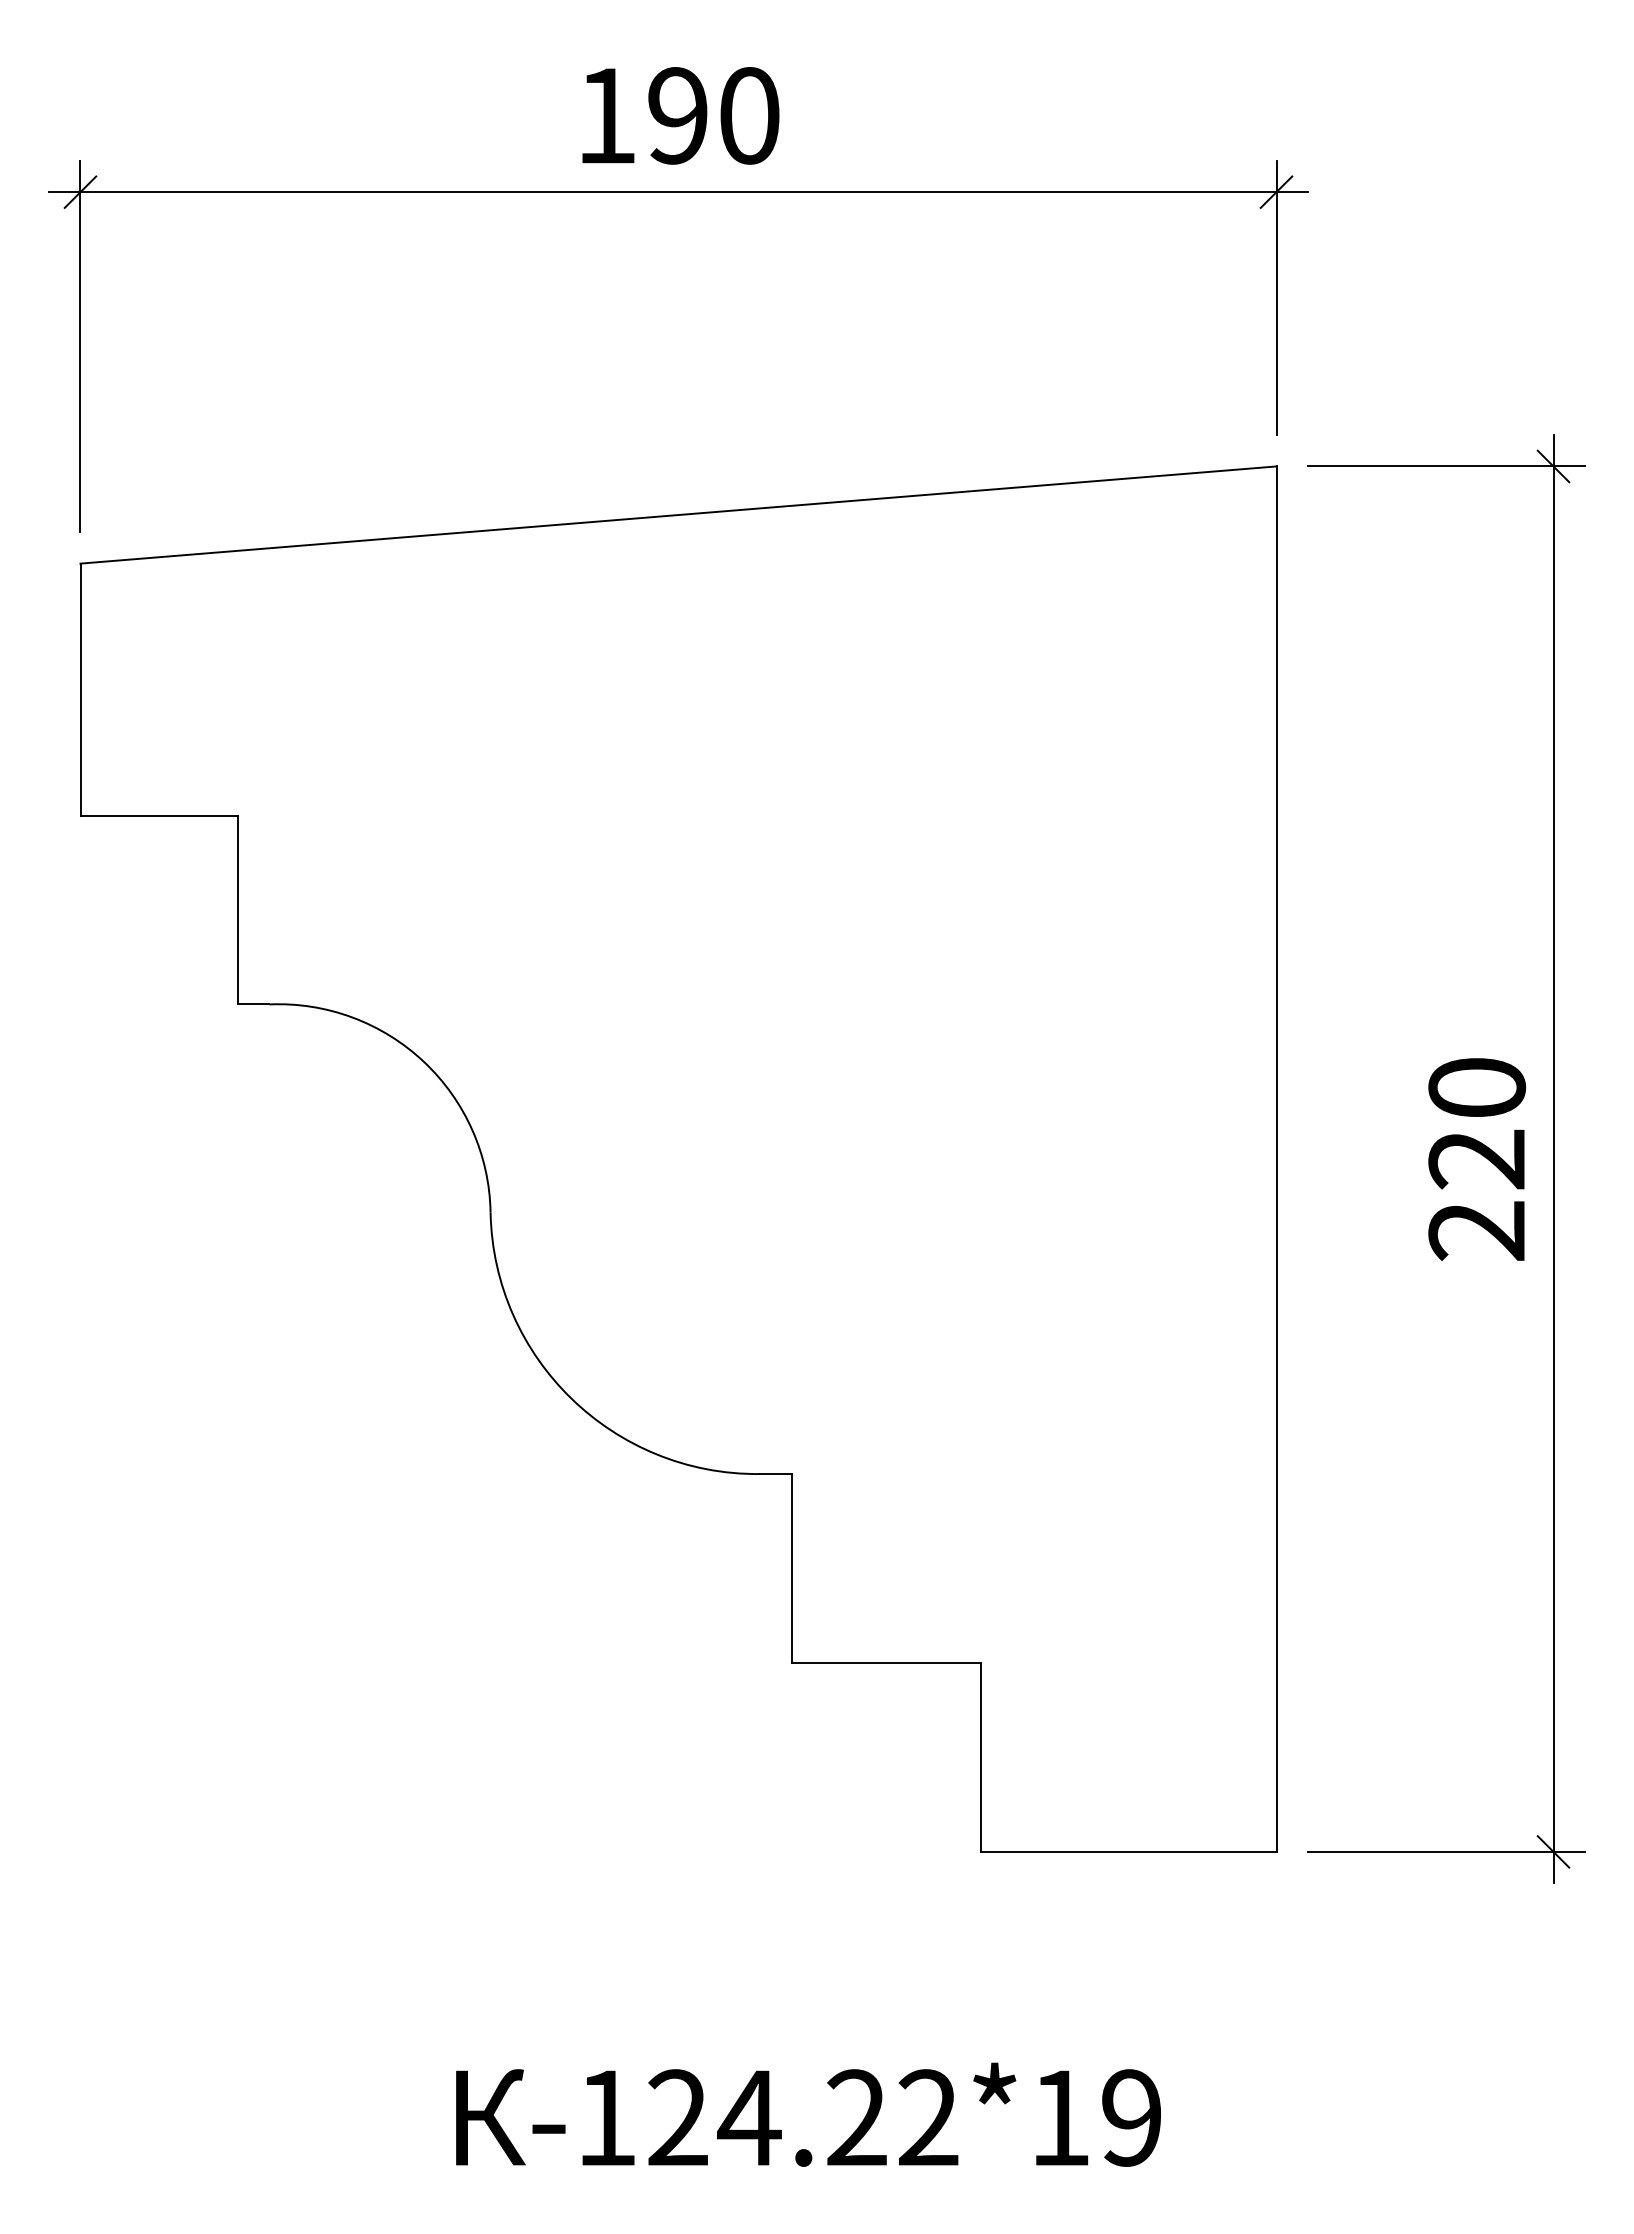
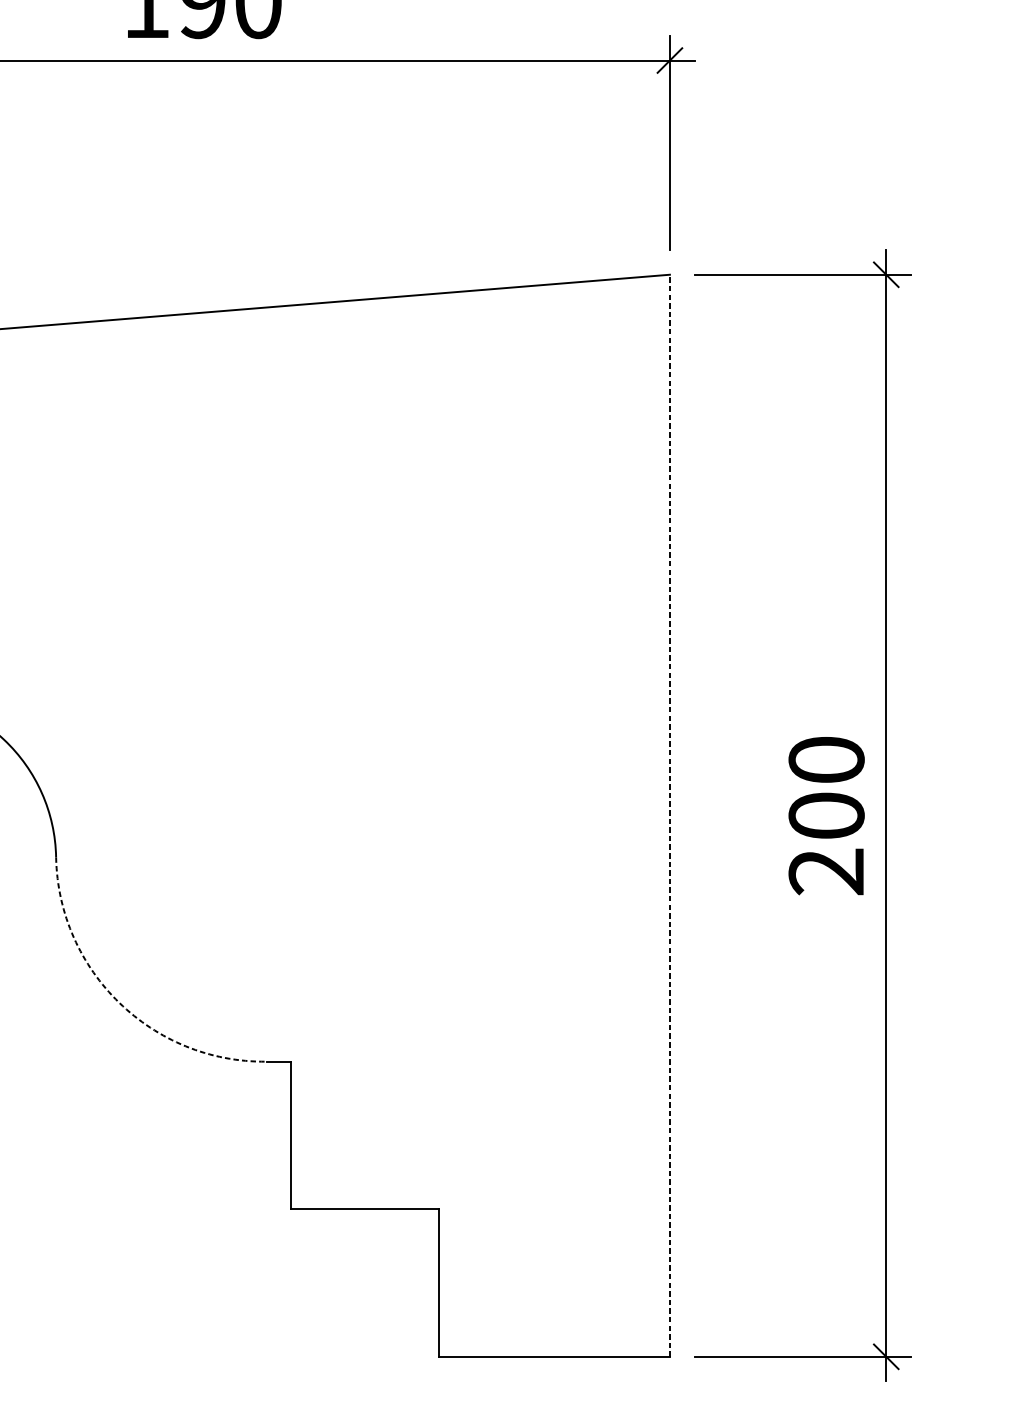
line: (1276, 1159) -> (669, 816), solid -> dashed
text: (1477, 1159) -> (826, 816), 220 -> 200
arc: (571, 1398) -> (119, 1002), solid -> dashed

